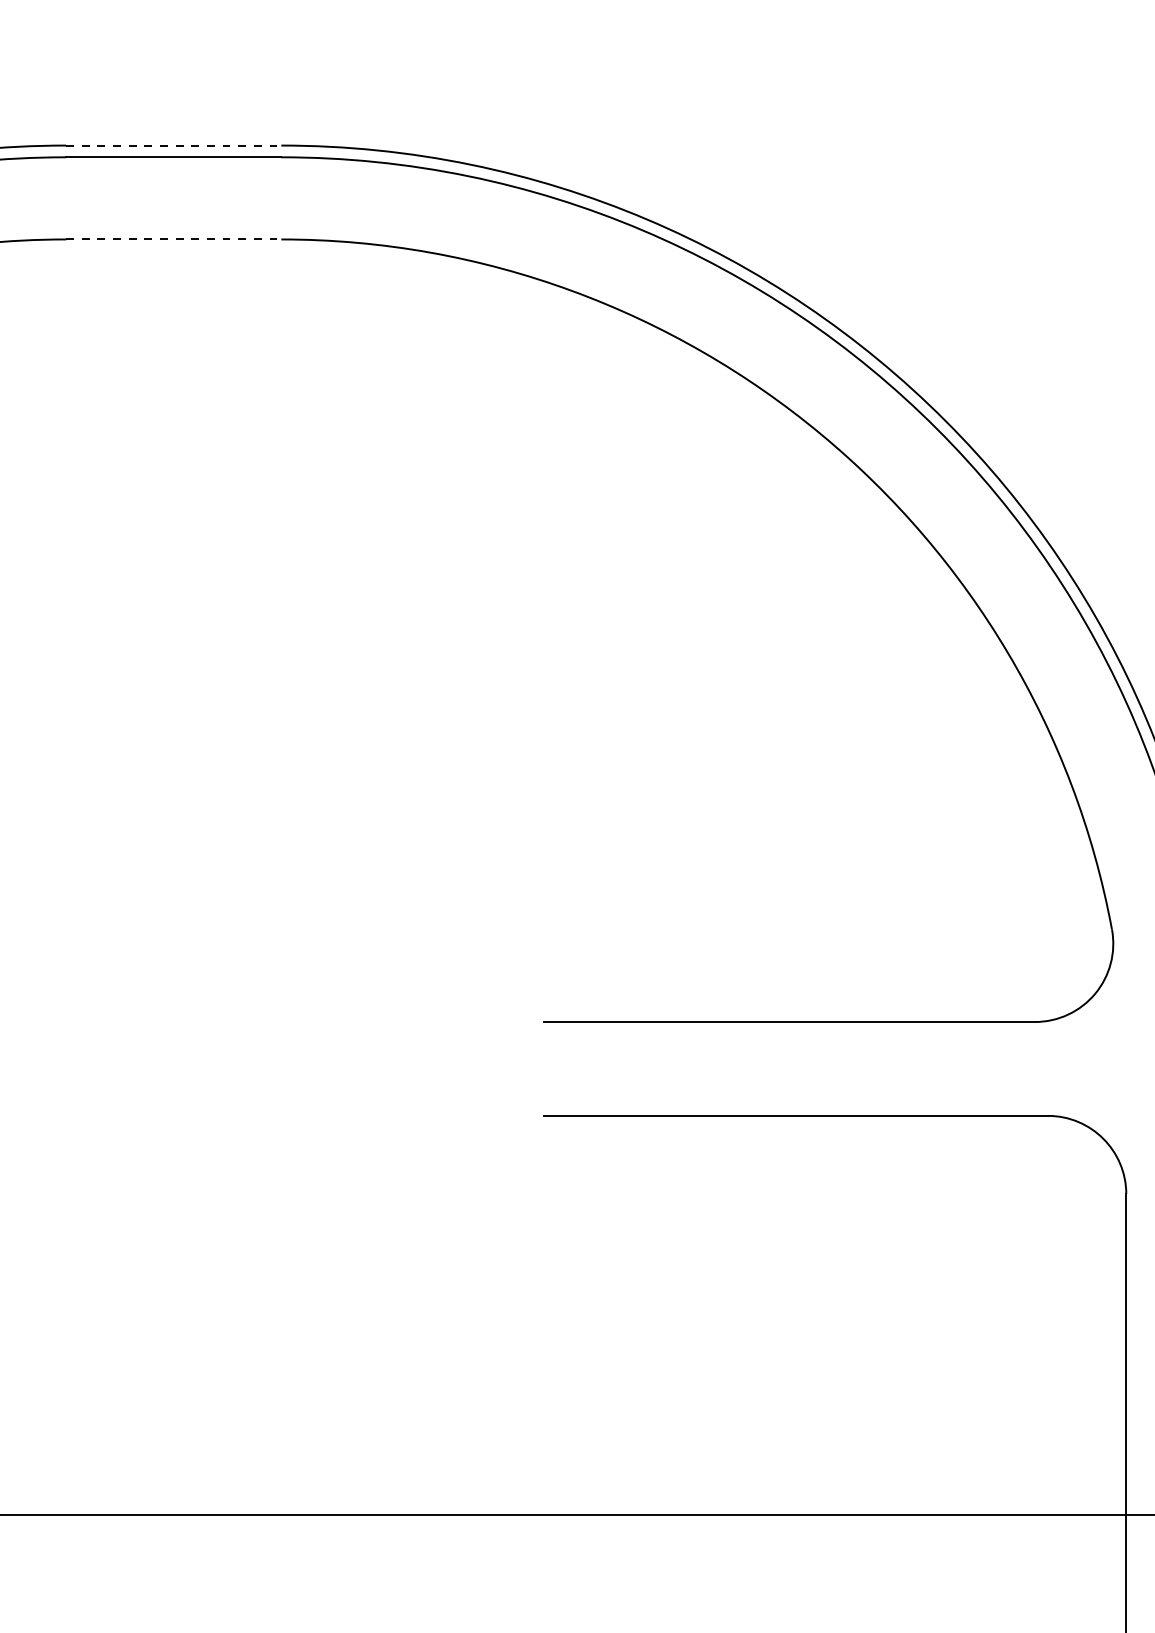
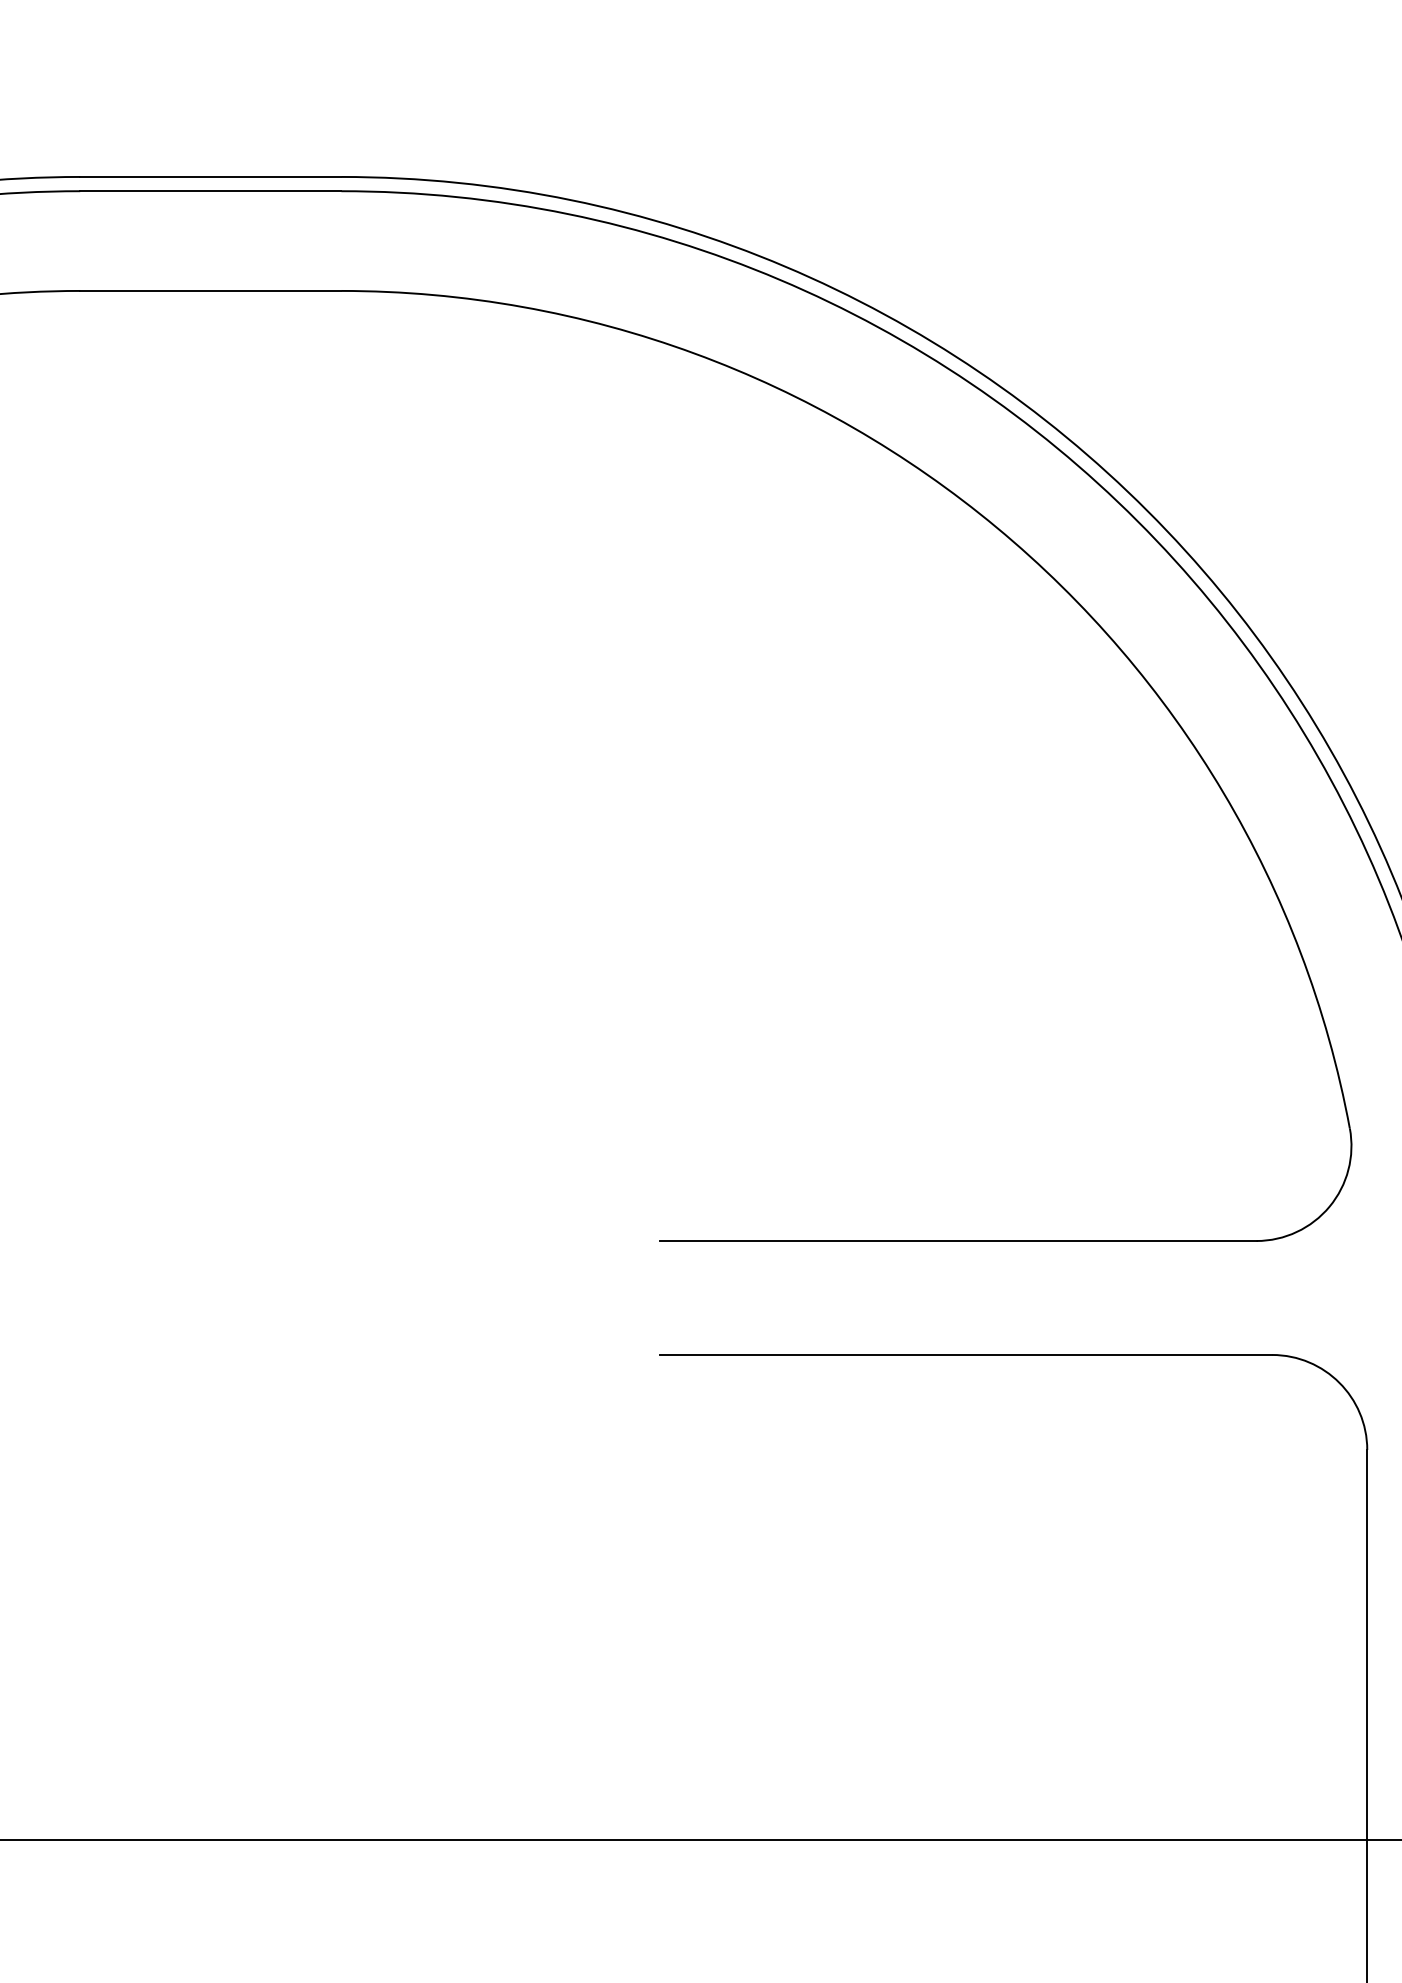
line: (173, 145) -> (210, 176), dashed -> solid
line: (173, 239) -> (210, 290), dashed -> solid

